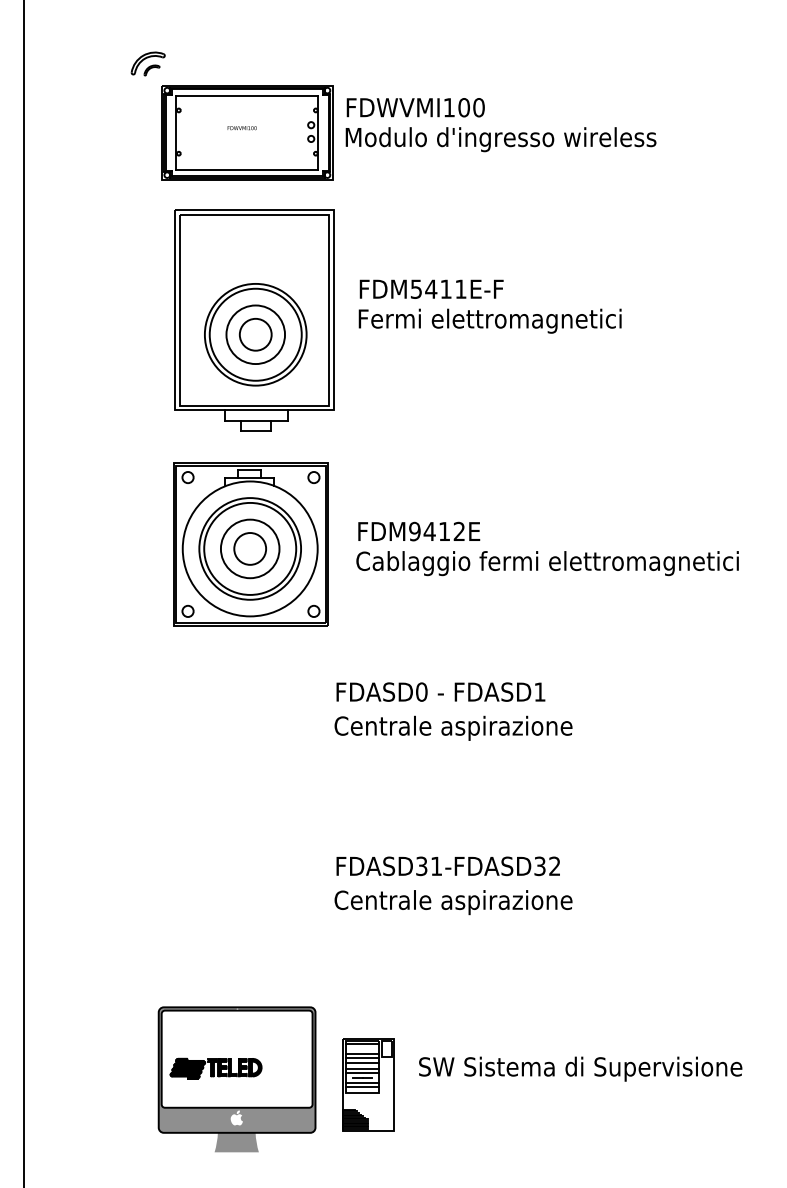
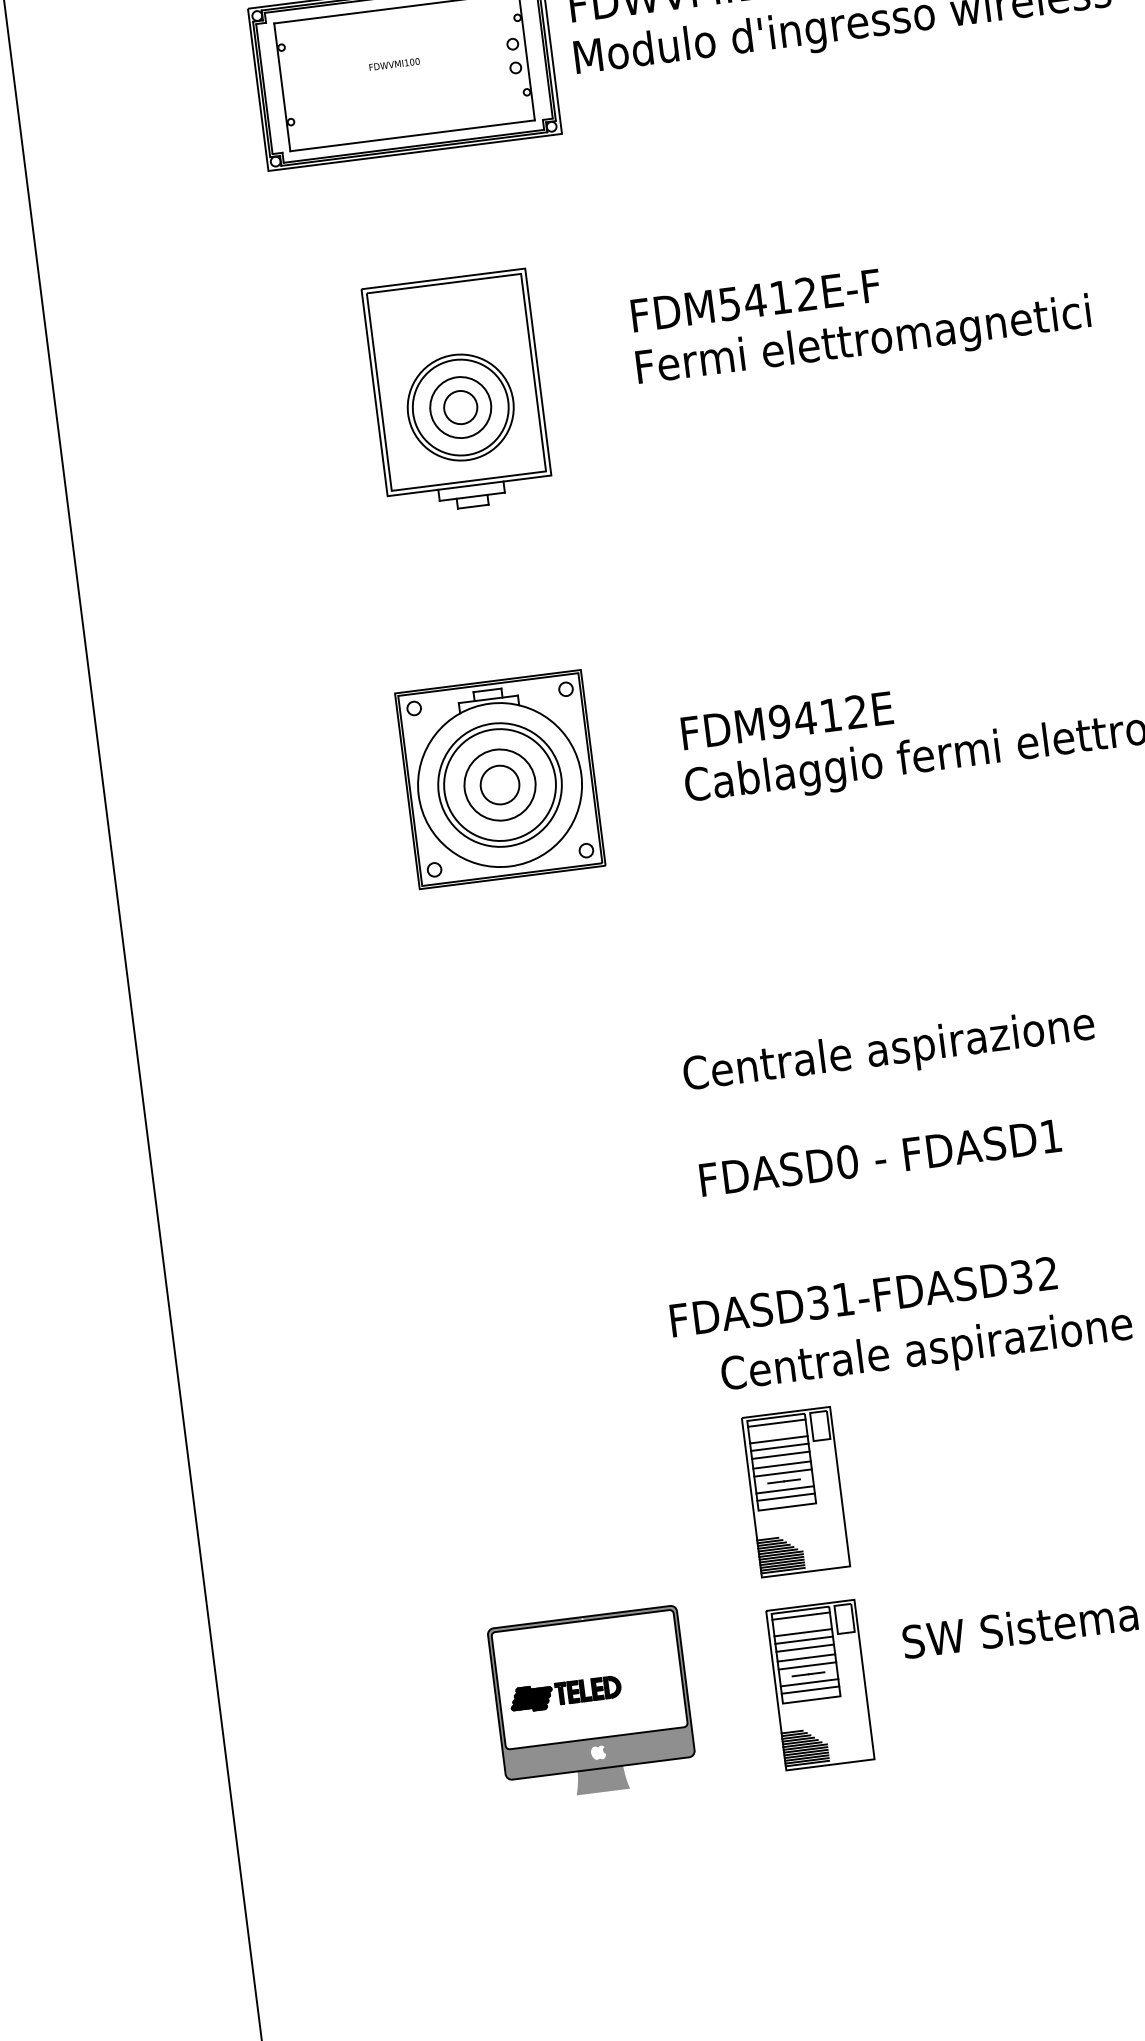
text: (460, 288) -> (805, 293), FDM5411E-F -> FDM5412E-F
part: (254, 320) -> (457, 392), size x0.6
part: (250, 544) -> (499, 779), size x0.7
text: (440, 691) -> (879, 1156), moved
text: (447, 866) -> (862, 1297), moved
part: (368, 972) -> (795, 1491), added
part: (236, 1079) -> (591, 1704), size x0.7

